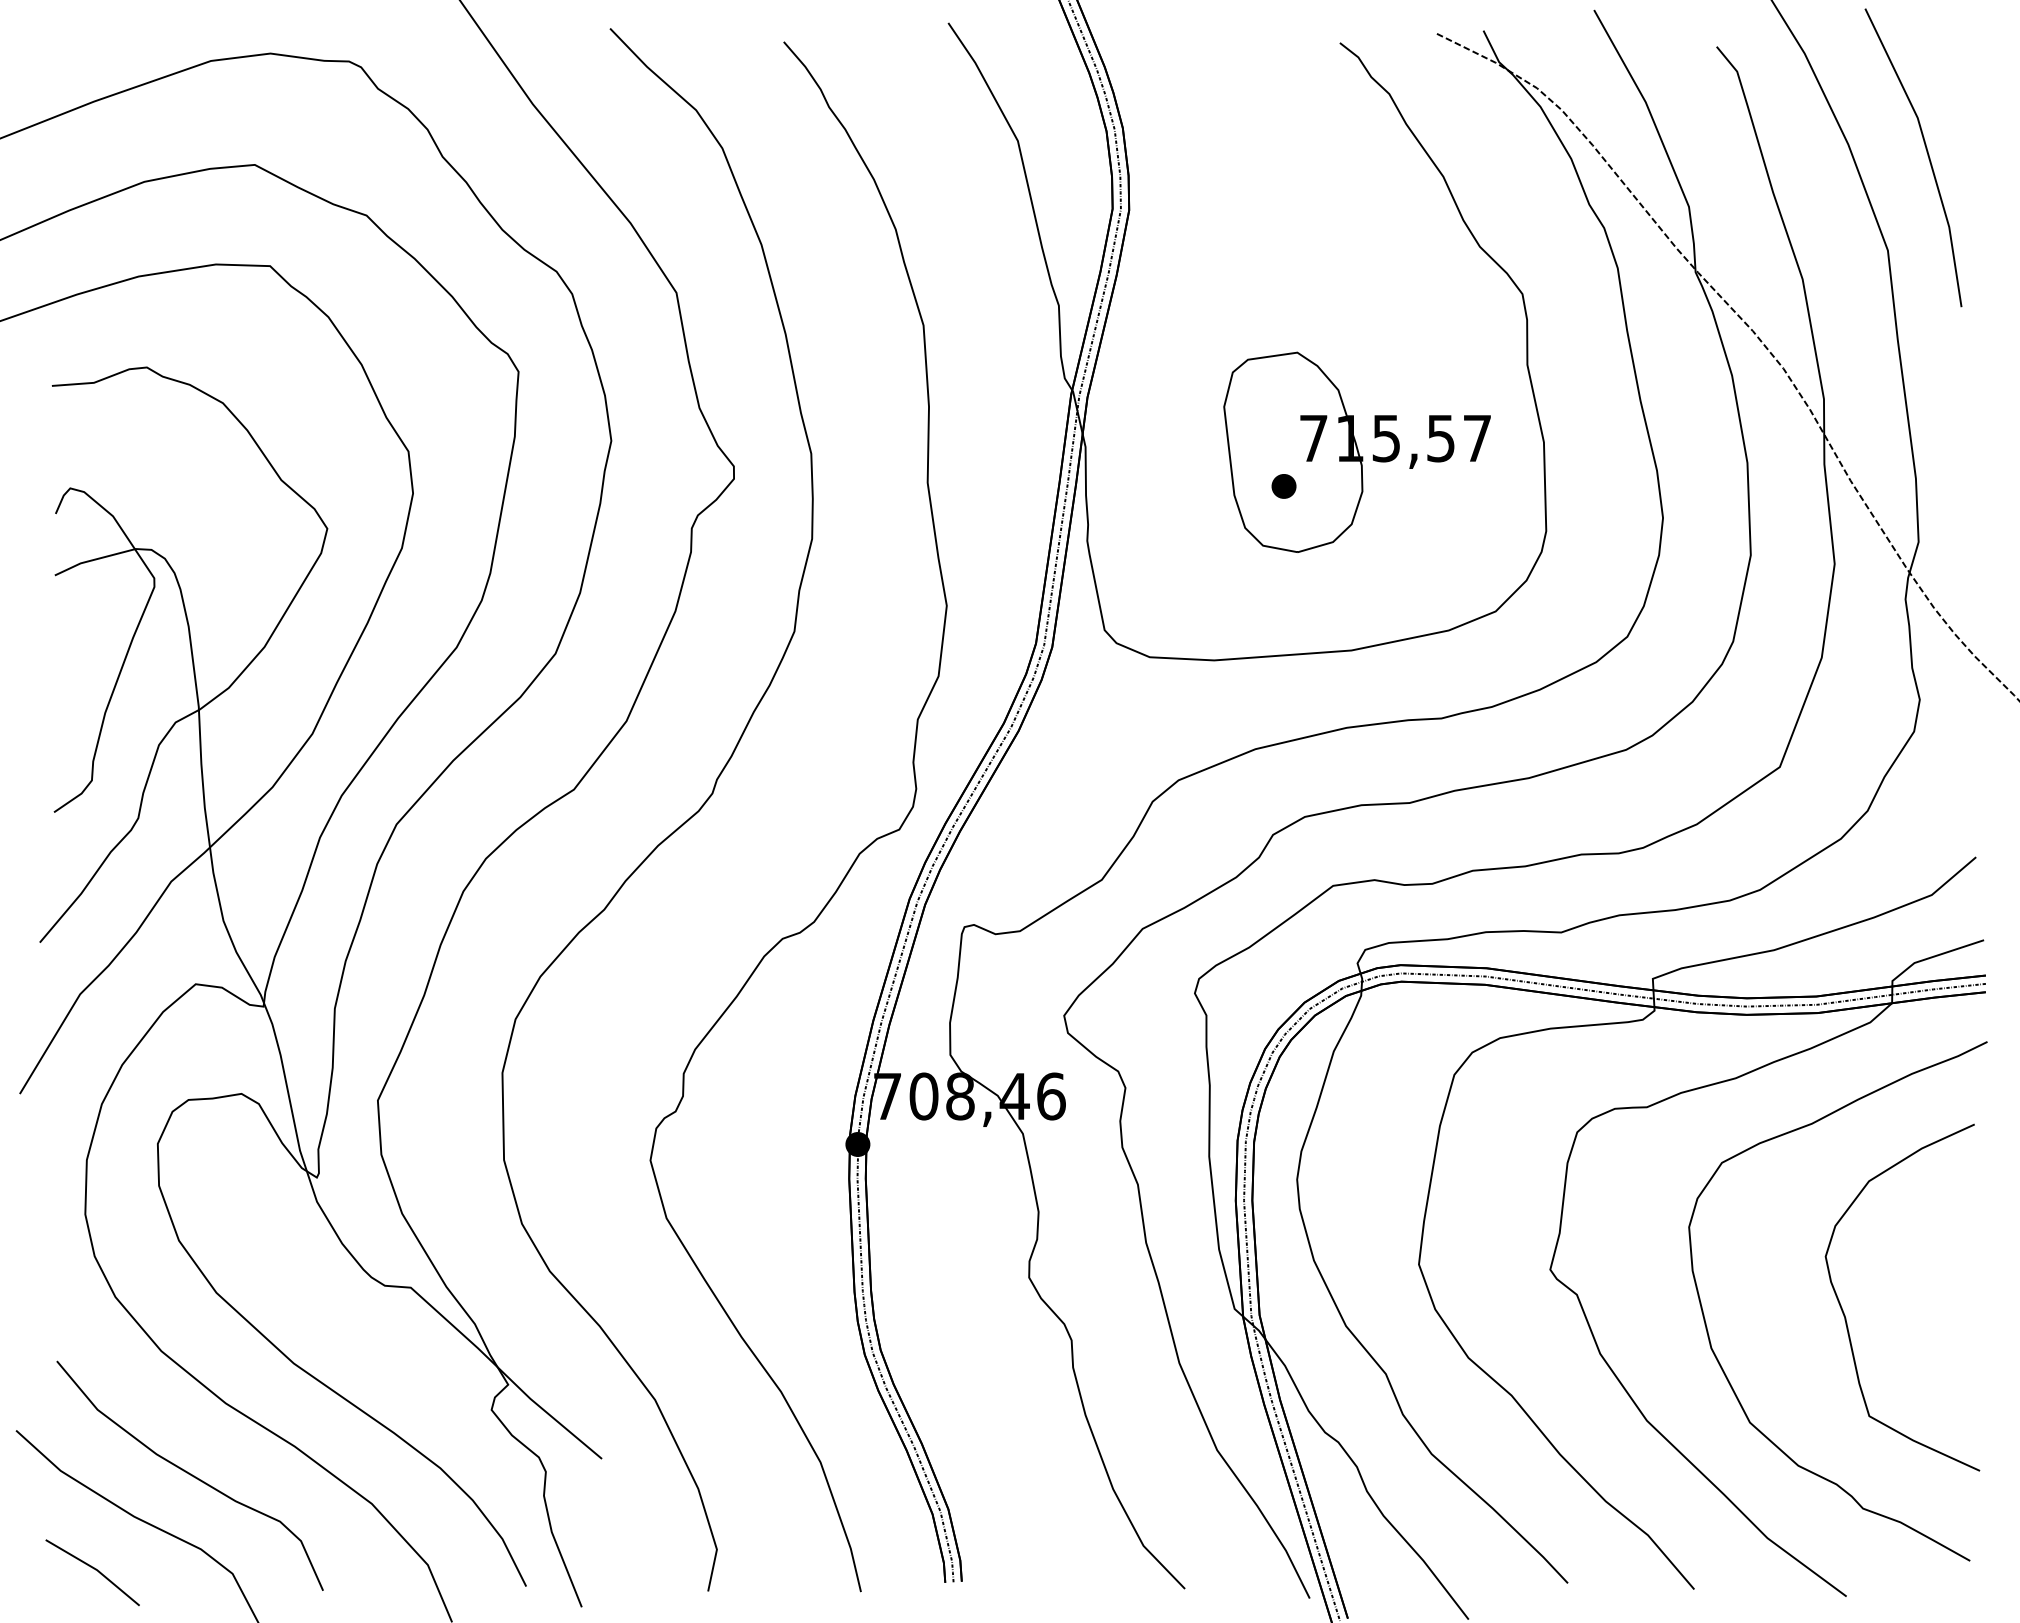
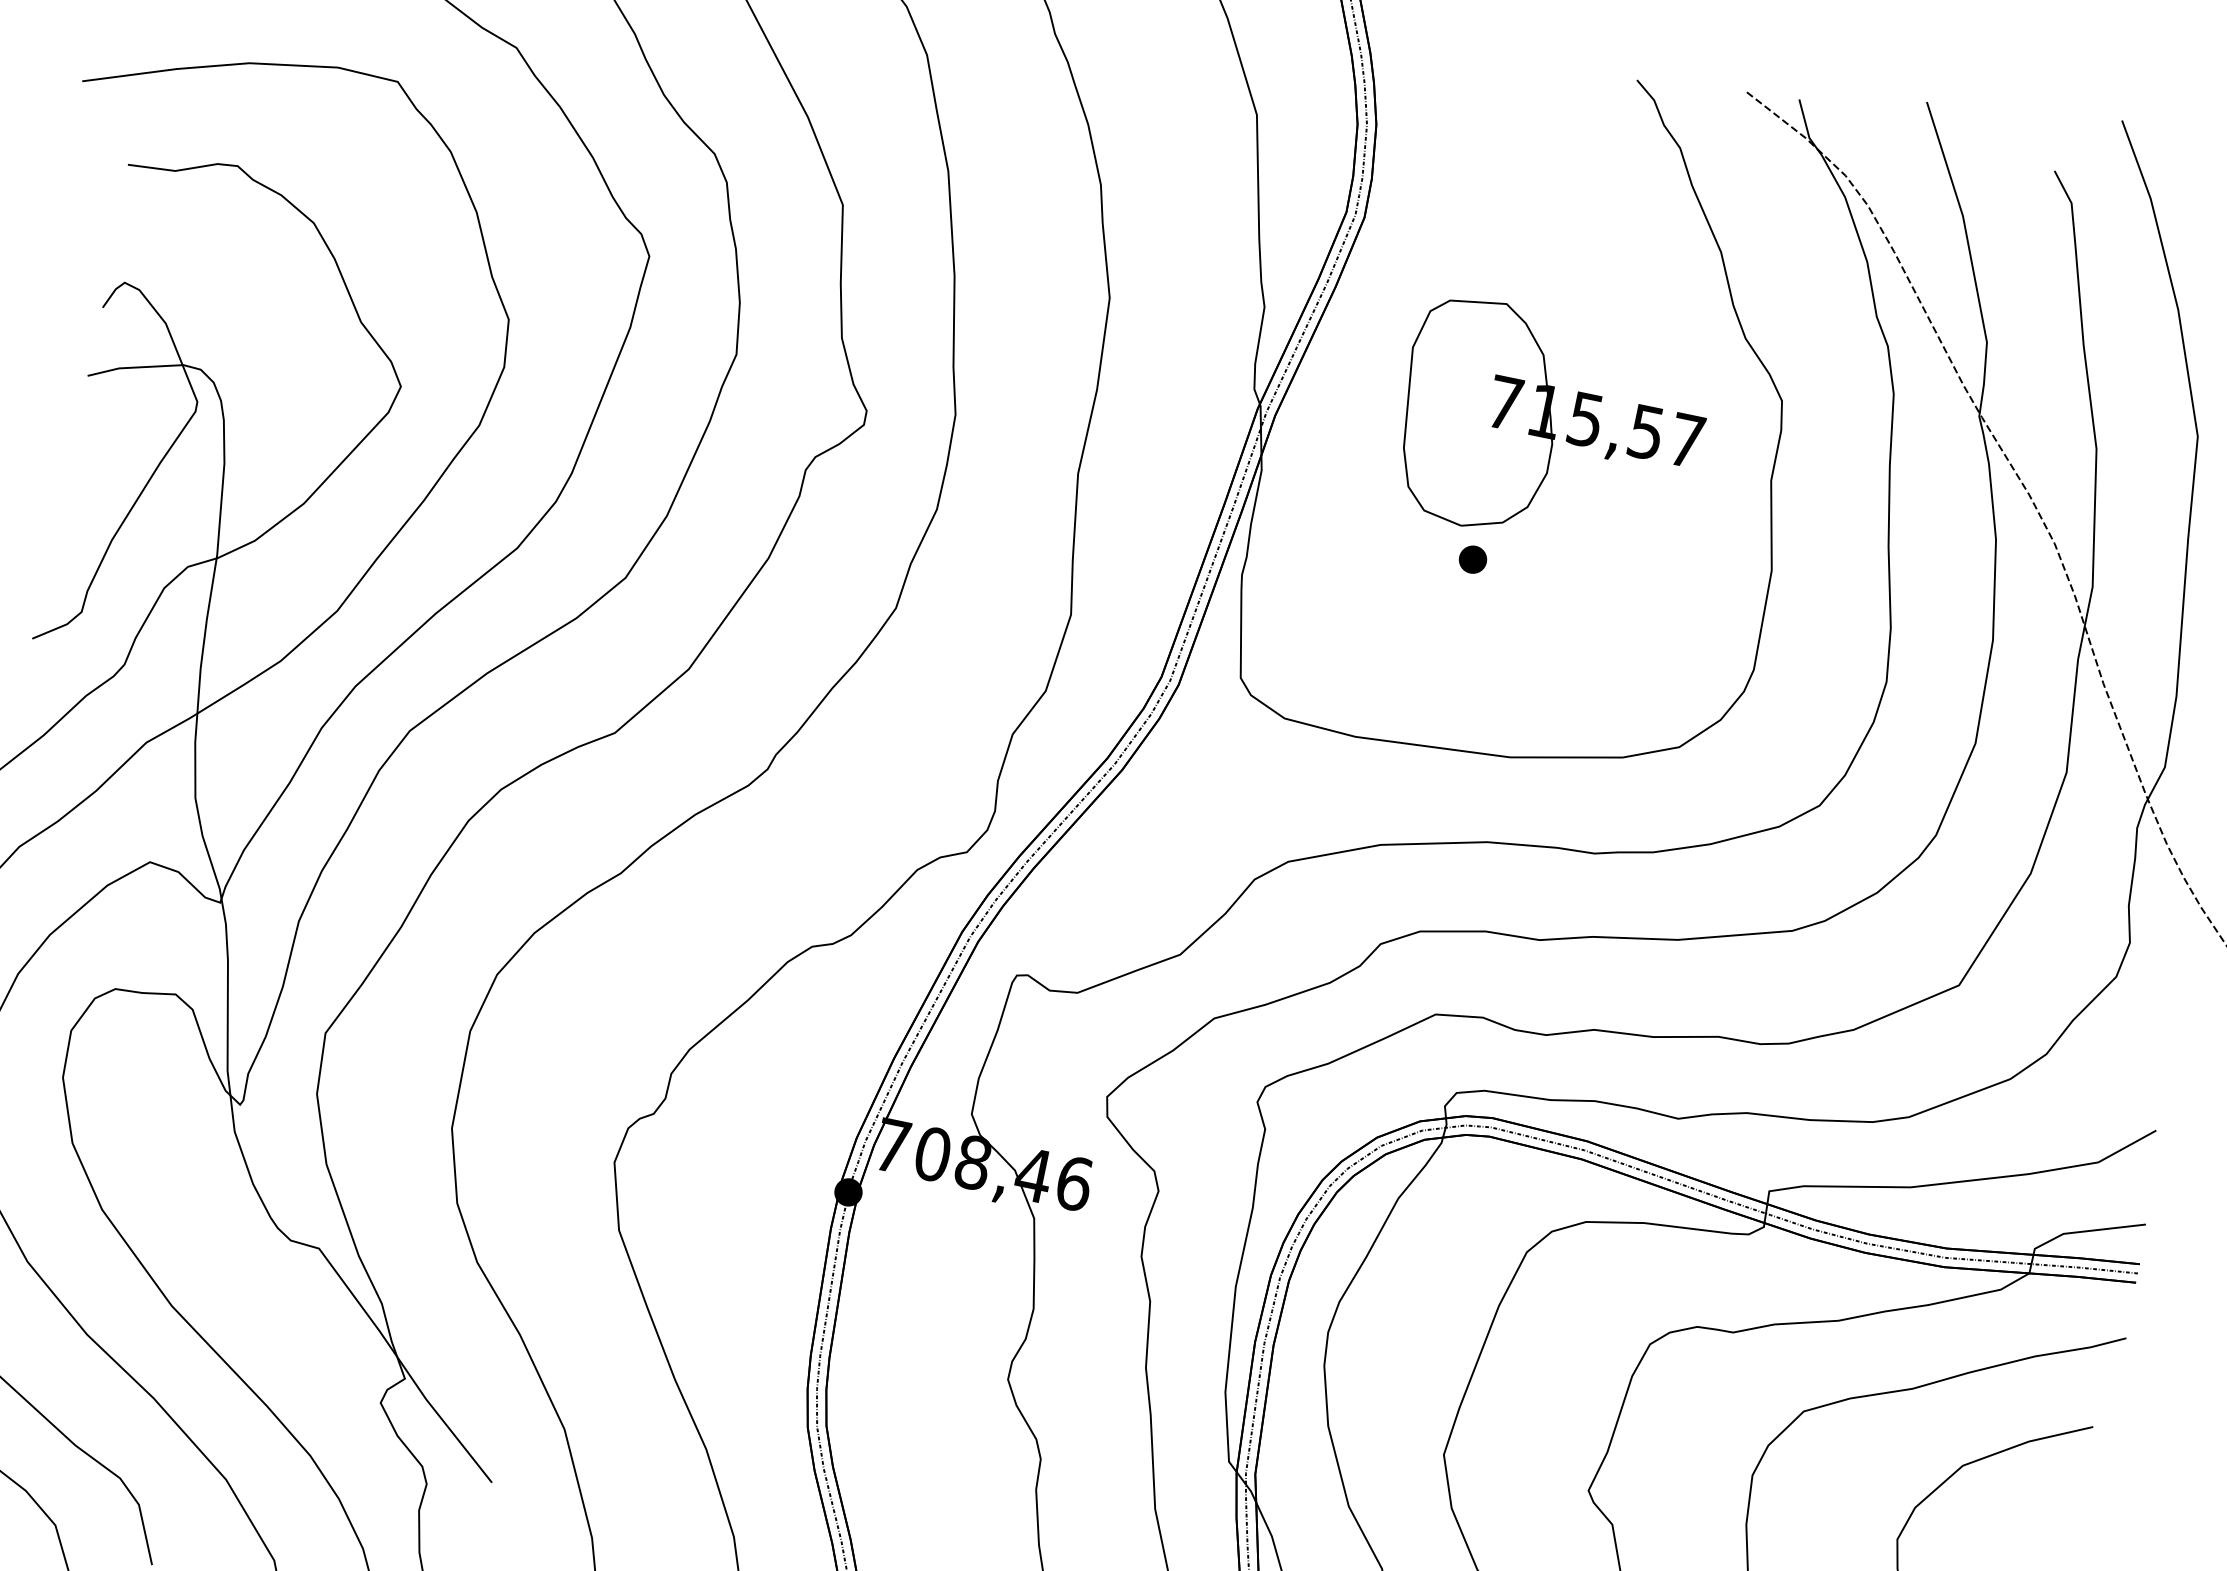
part: (1356, 451) -> (1549, 427), moved

